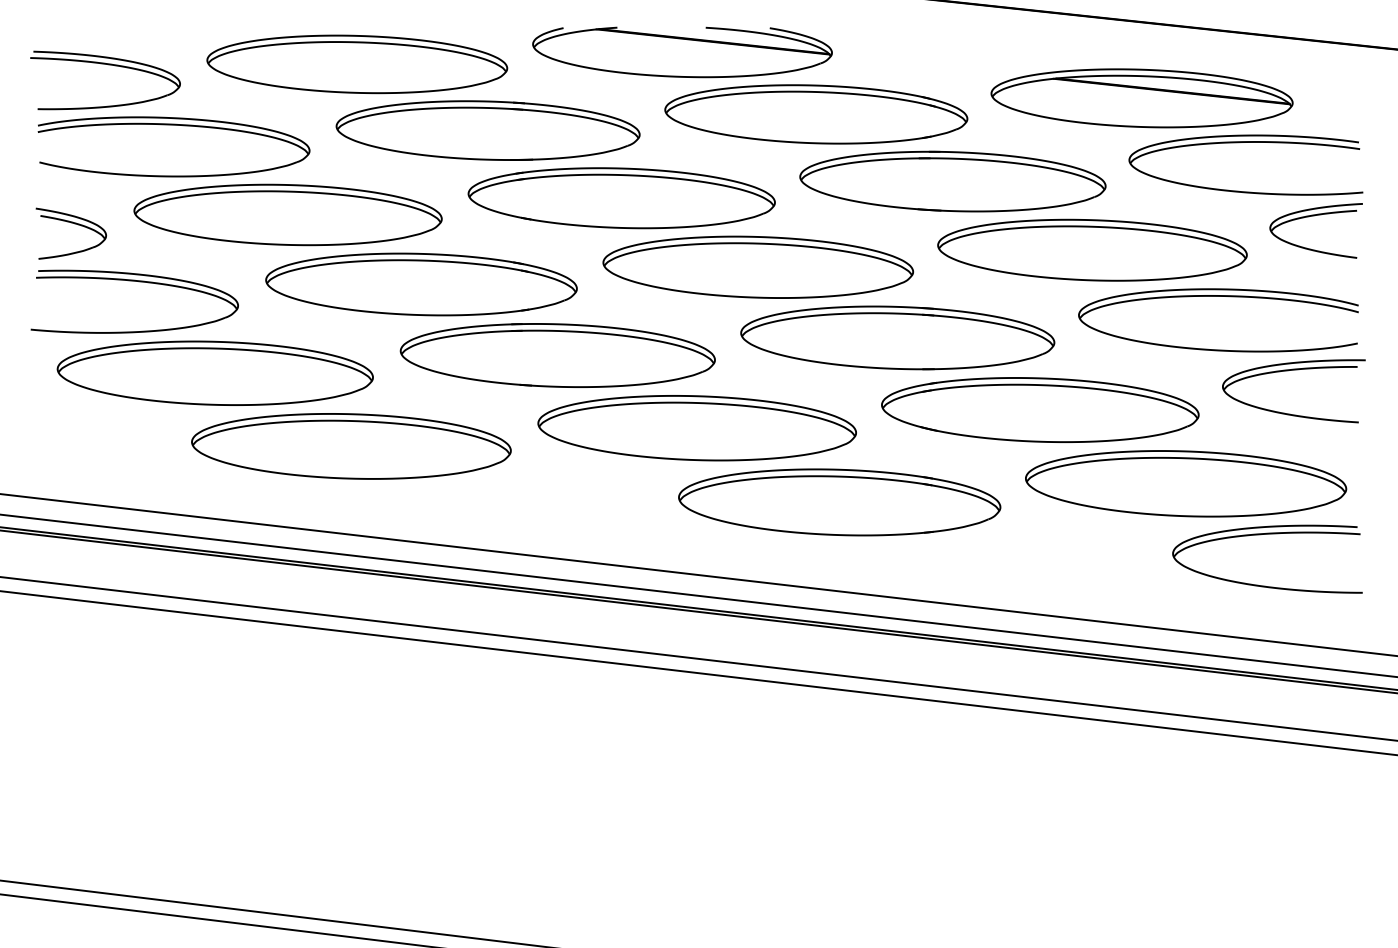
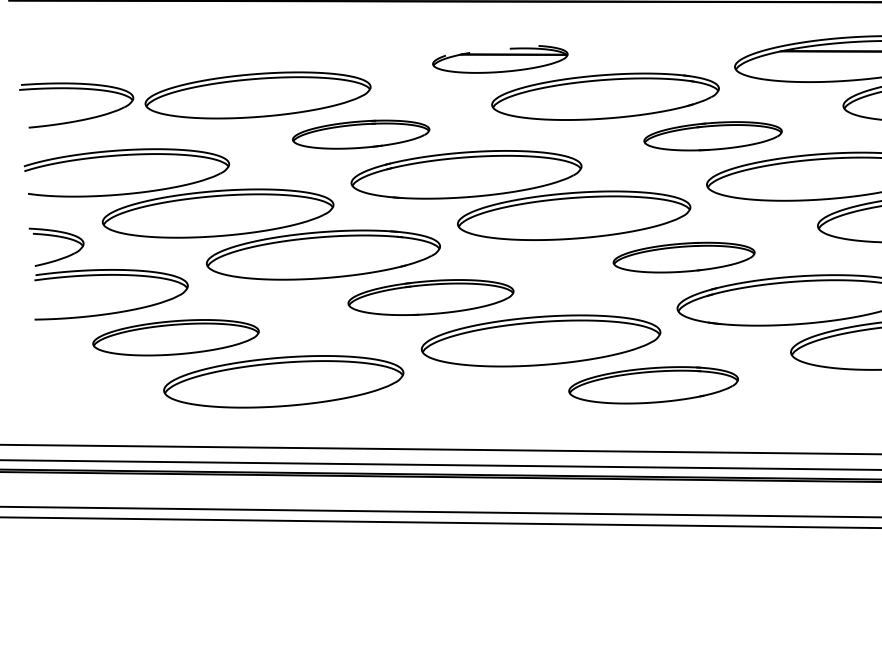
part: (682, 52) -> (500, 60), size x0.6
part: (108, 65) -> (78, 89), moved
part: (487, 130) -> (360, 134), size x0.6
part: (952, 181) -> (712, 136), size x0.6
part: (897, 337) -> (683, 257), size x0.6
part: (557, 355) -> (430, 297), size x0.7
part: (214, 372) -> (175, 337), size x0.7
part: (839, 502) -> (653, 385), size x0.7

